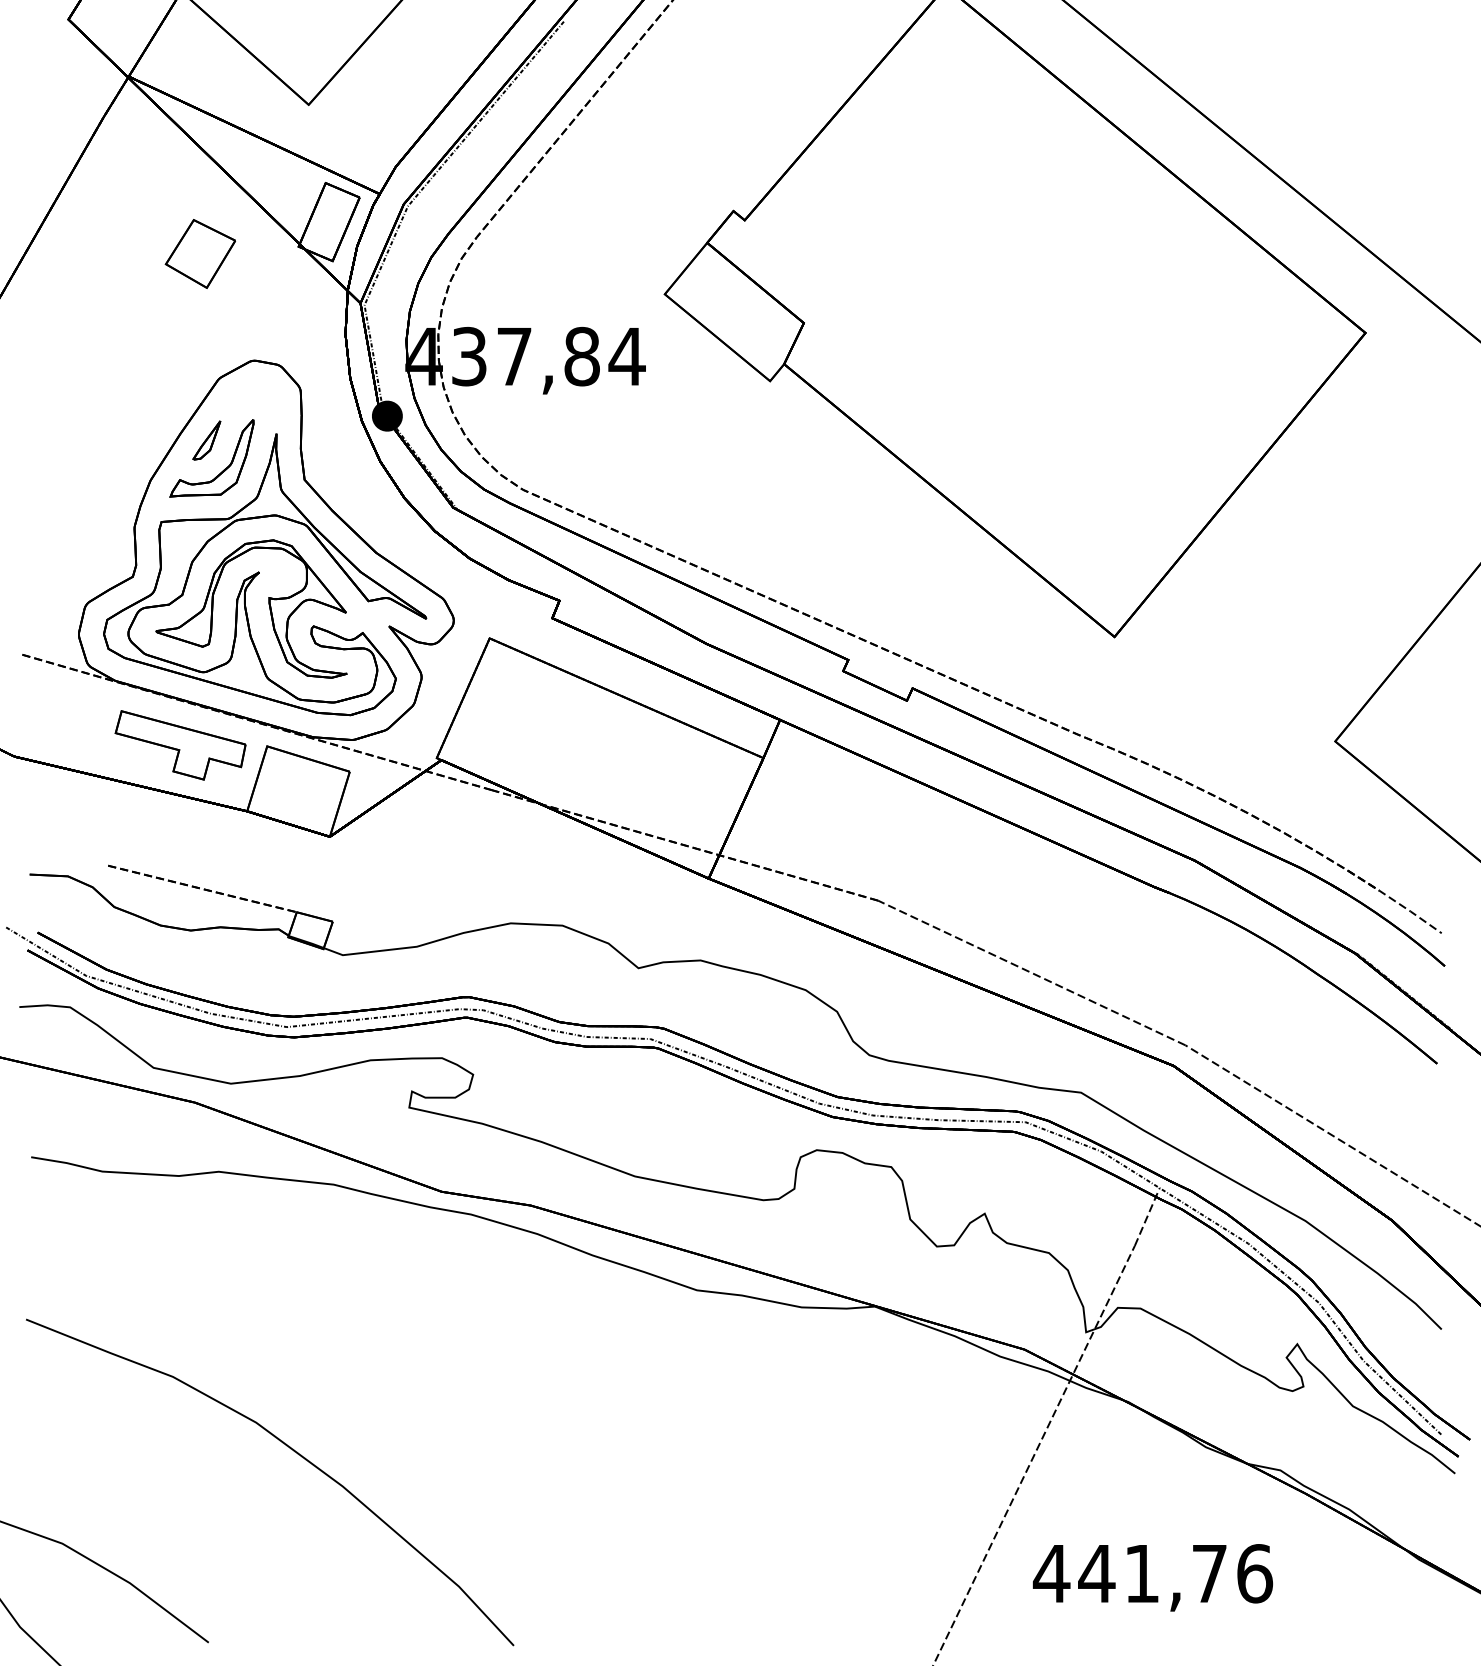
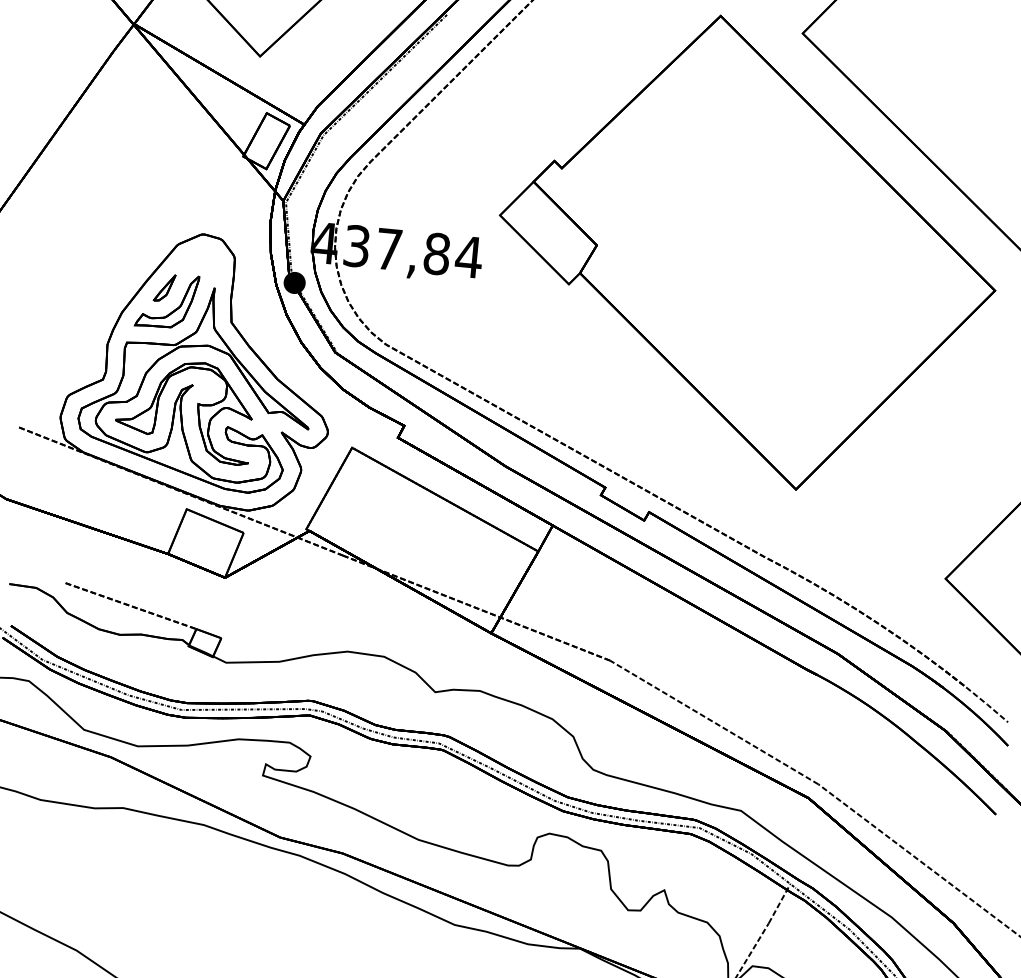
part: (199, 253) -> (172, 154), removed
part: (180, 745) -> (125, 502), removed

